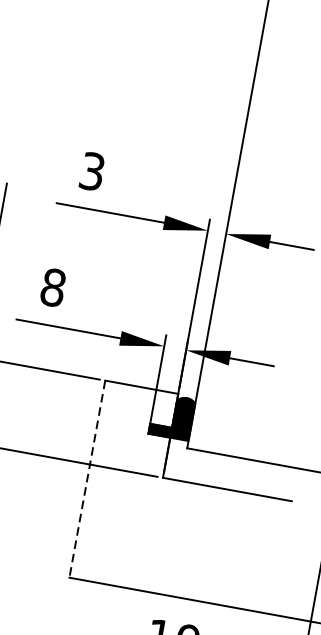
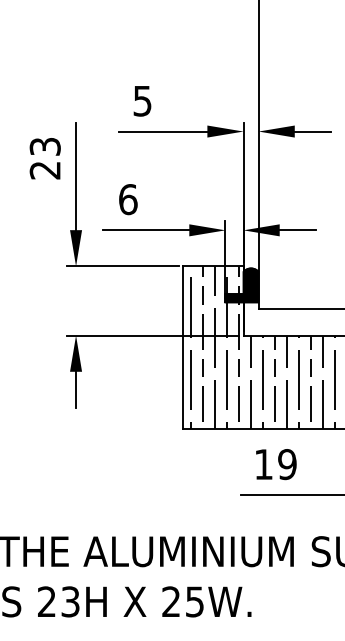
text: (92, 170) -> (142, 100), 3 -> 5
text: (53, 287) -> (128, 199), 8 -> 6
line: (87, 480) -> (183, 348), dashed -> solid
hatch: (183, 496) -> (262, 347), added

